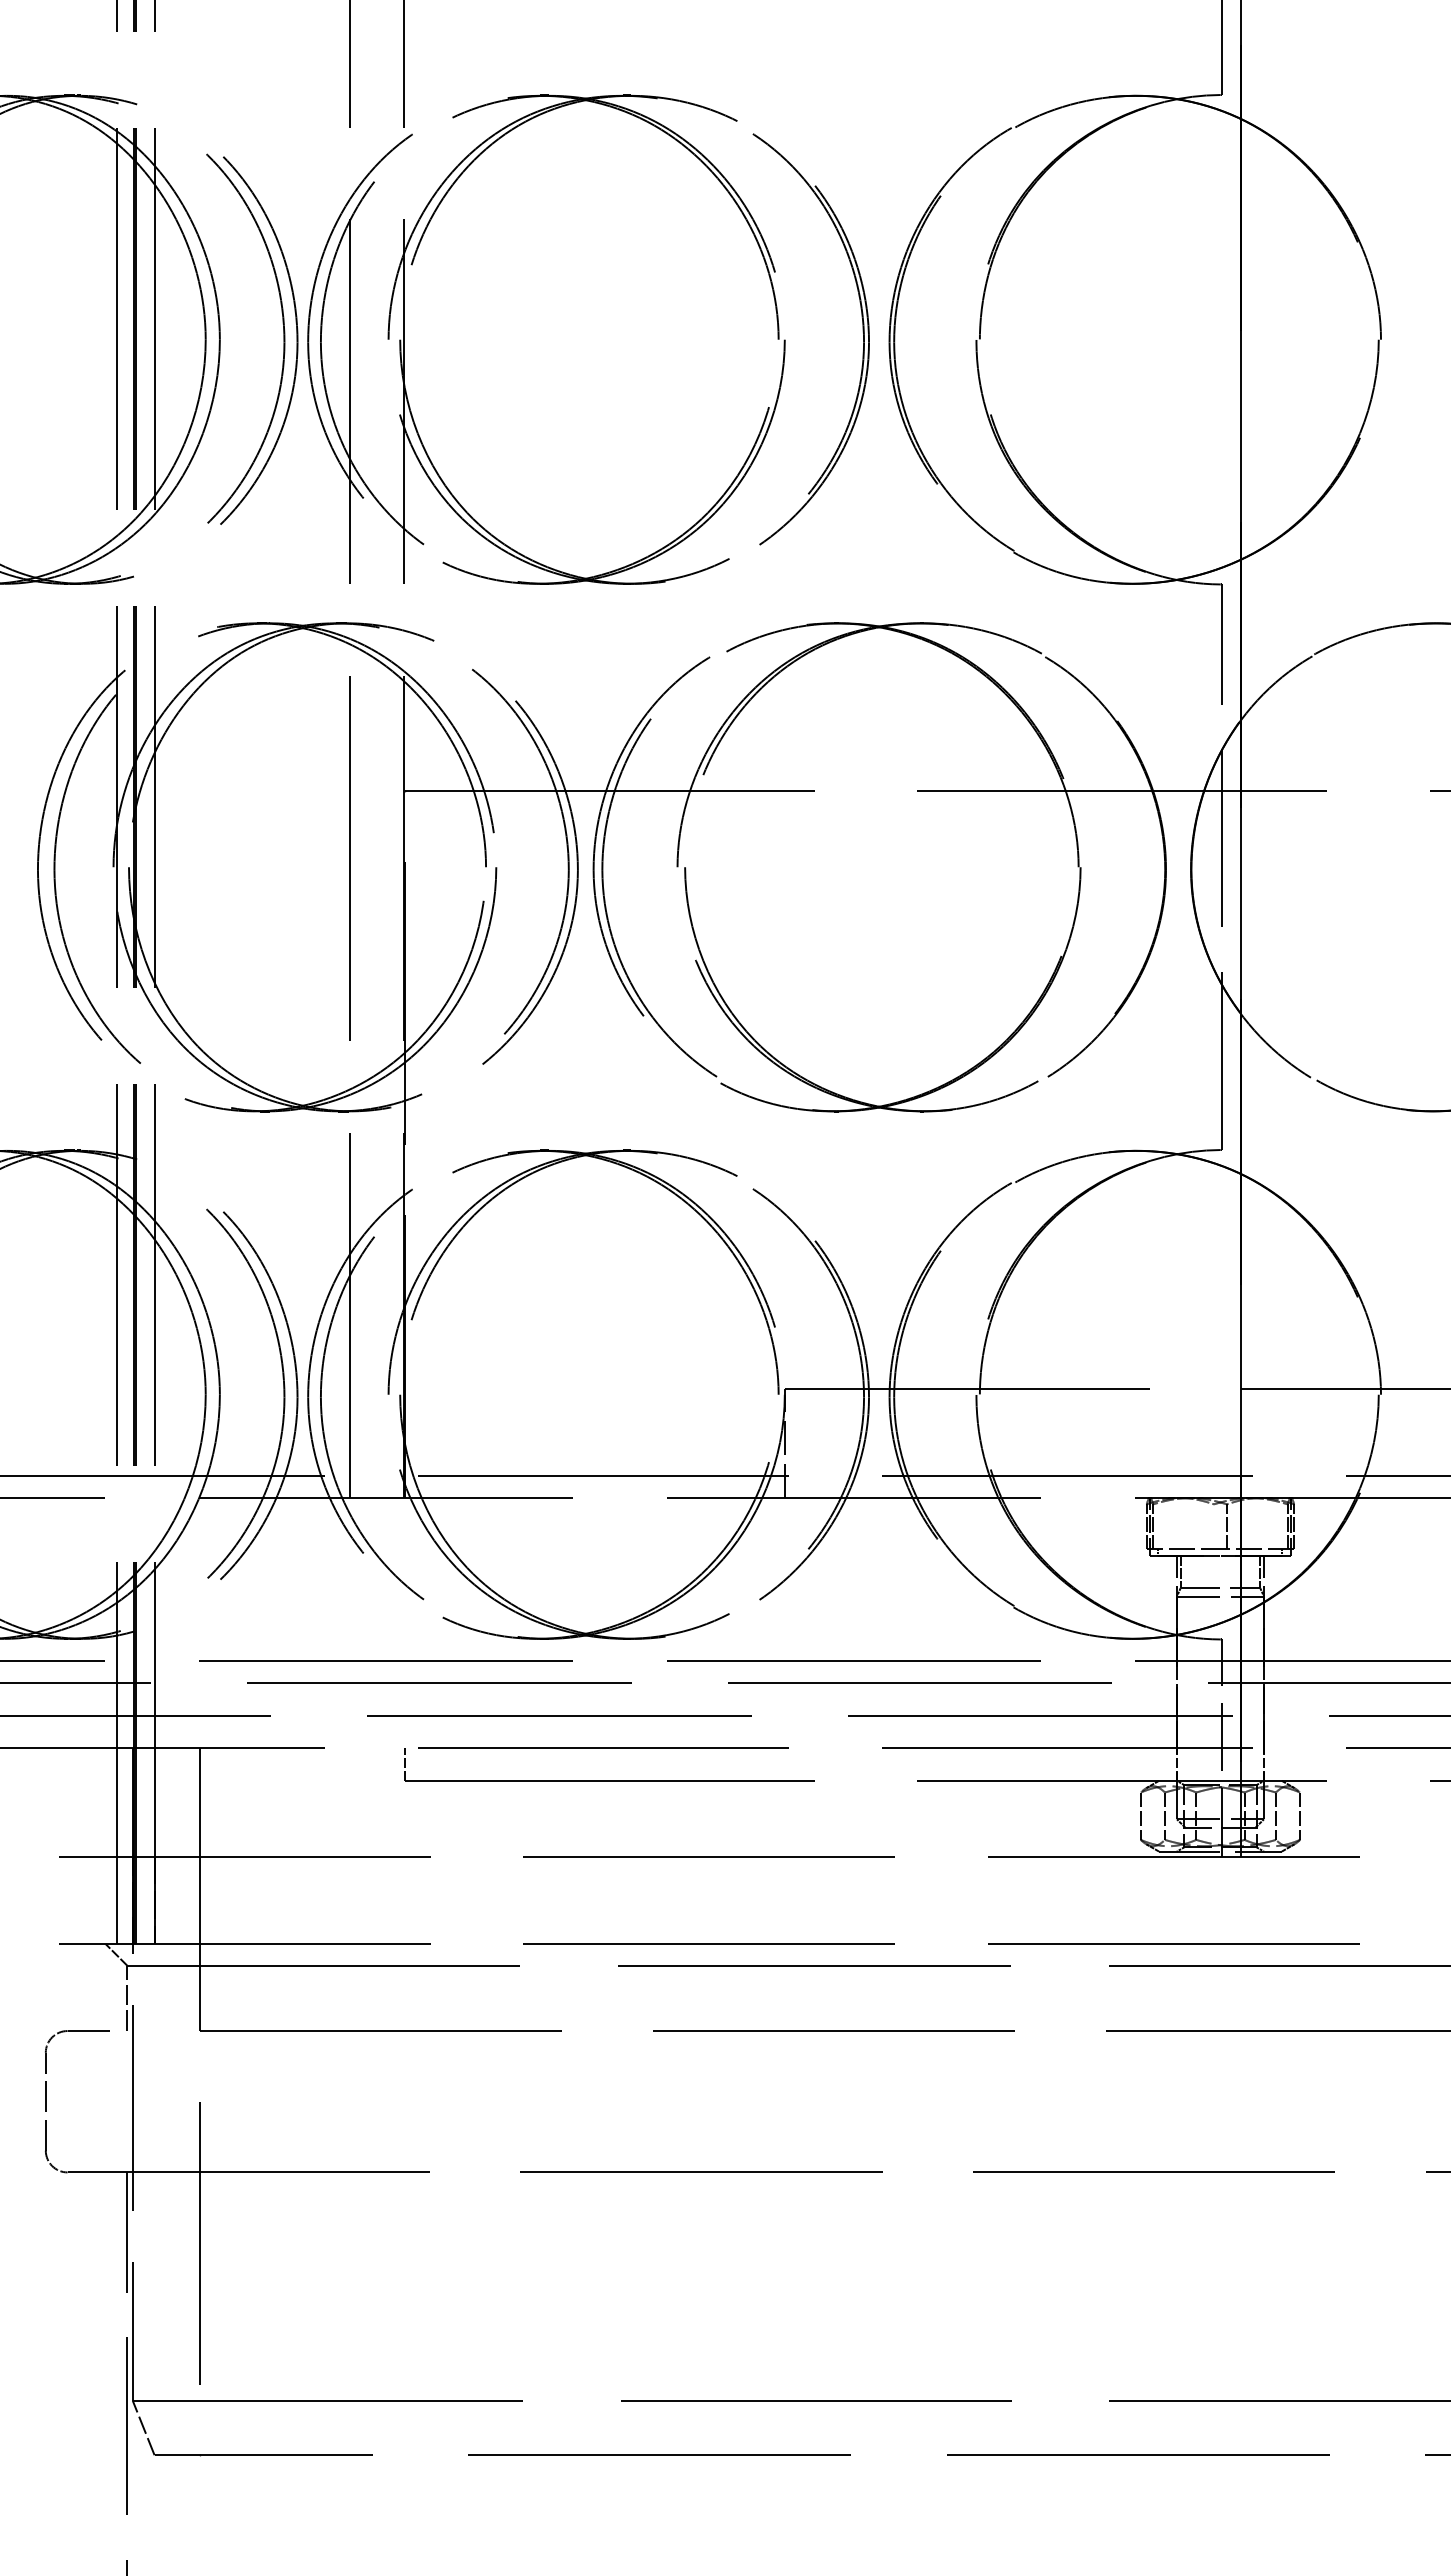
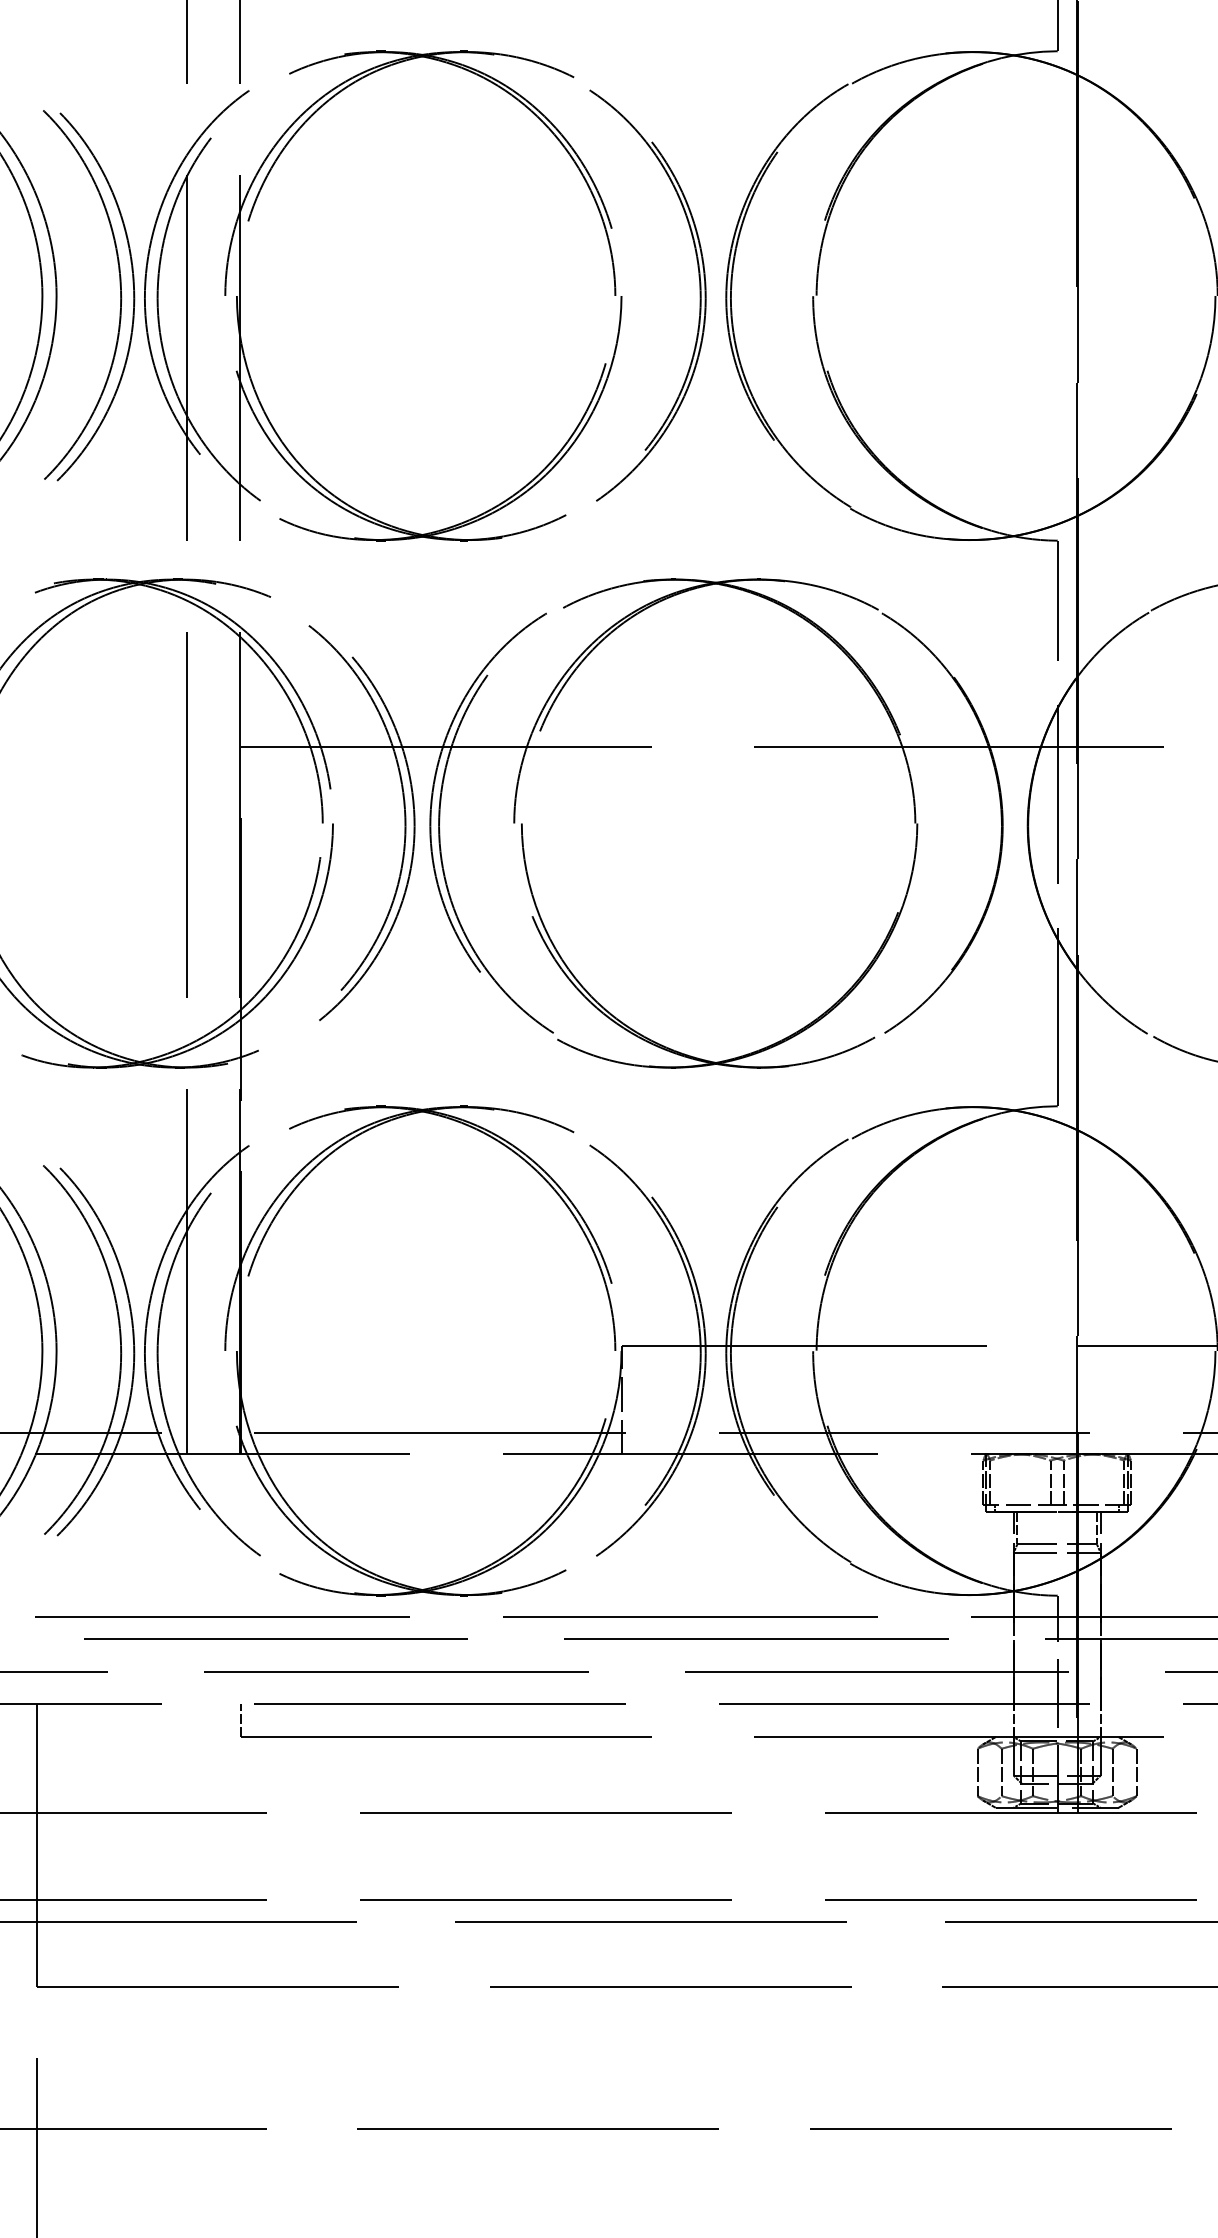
line: (1214, 1526) -> (1051, 1482), added

